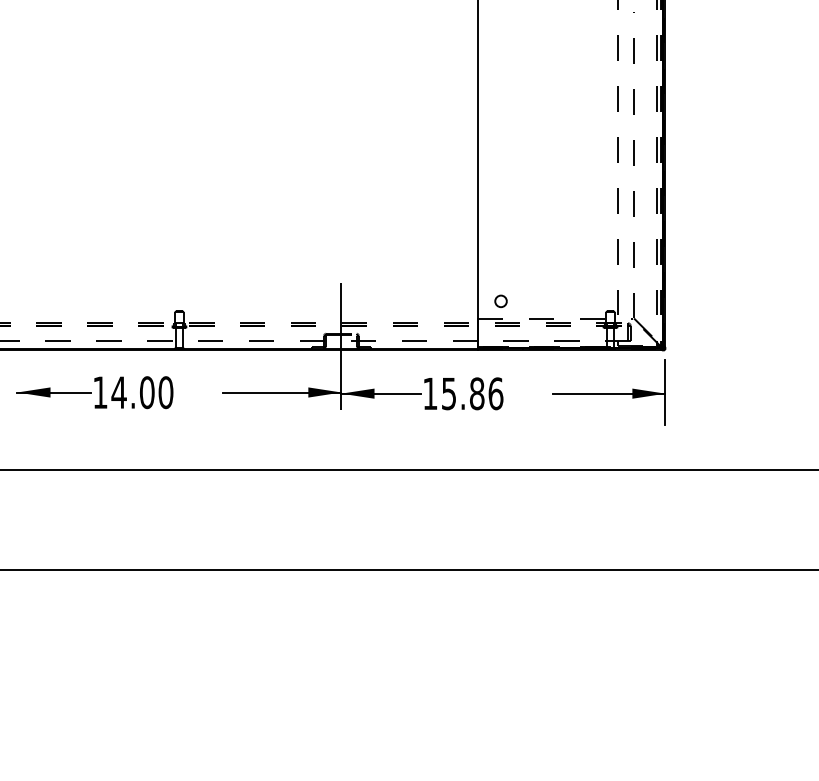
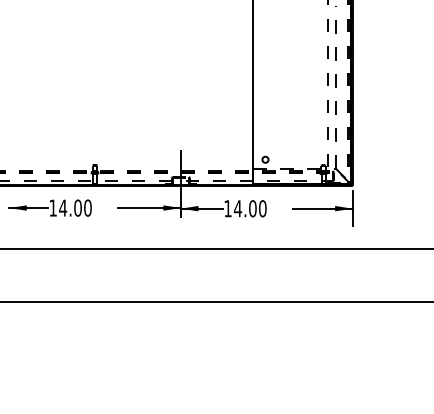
text: (470, 393) -> (249, 208), 15.86 -> 14.00

